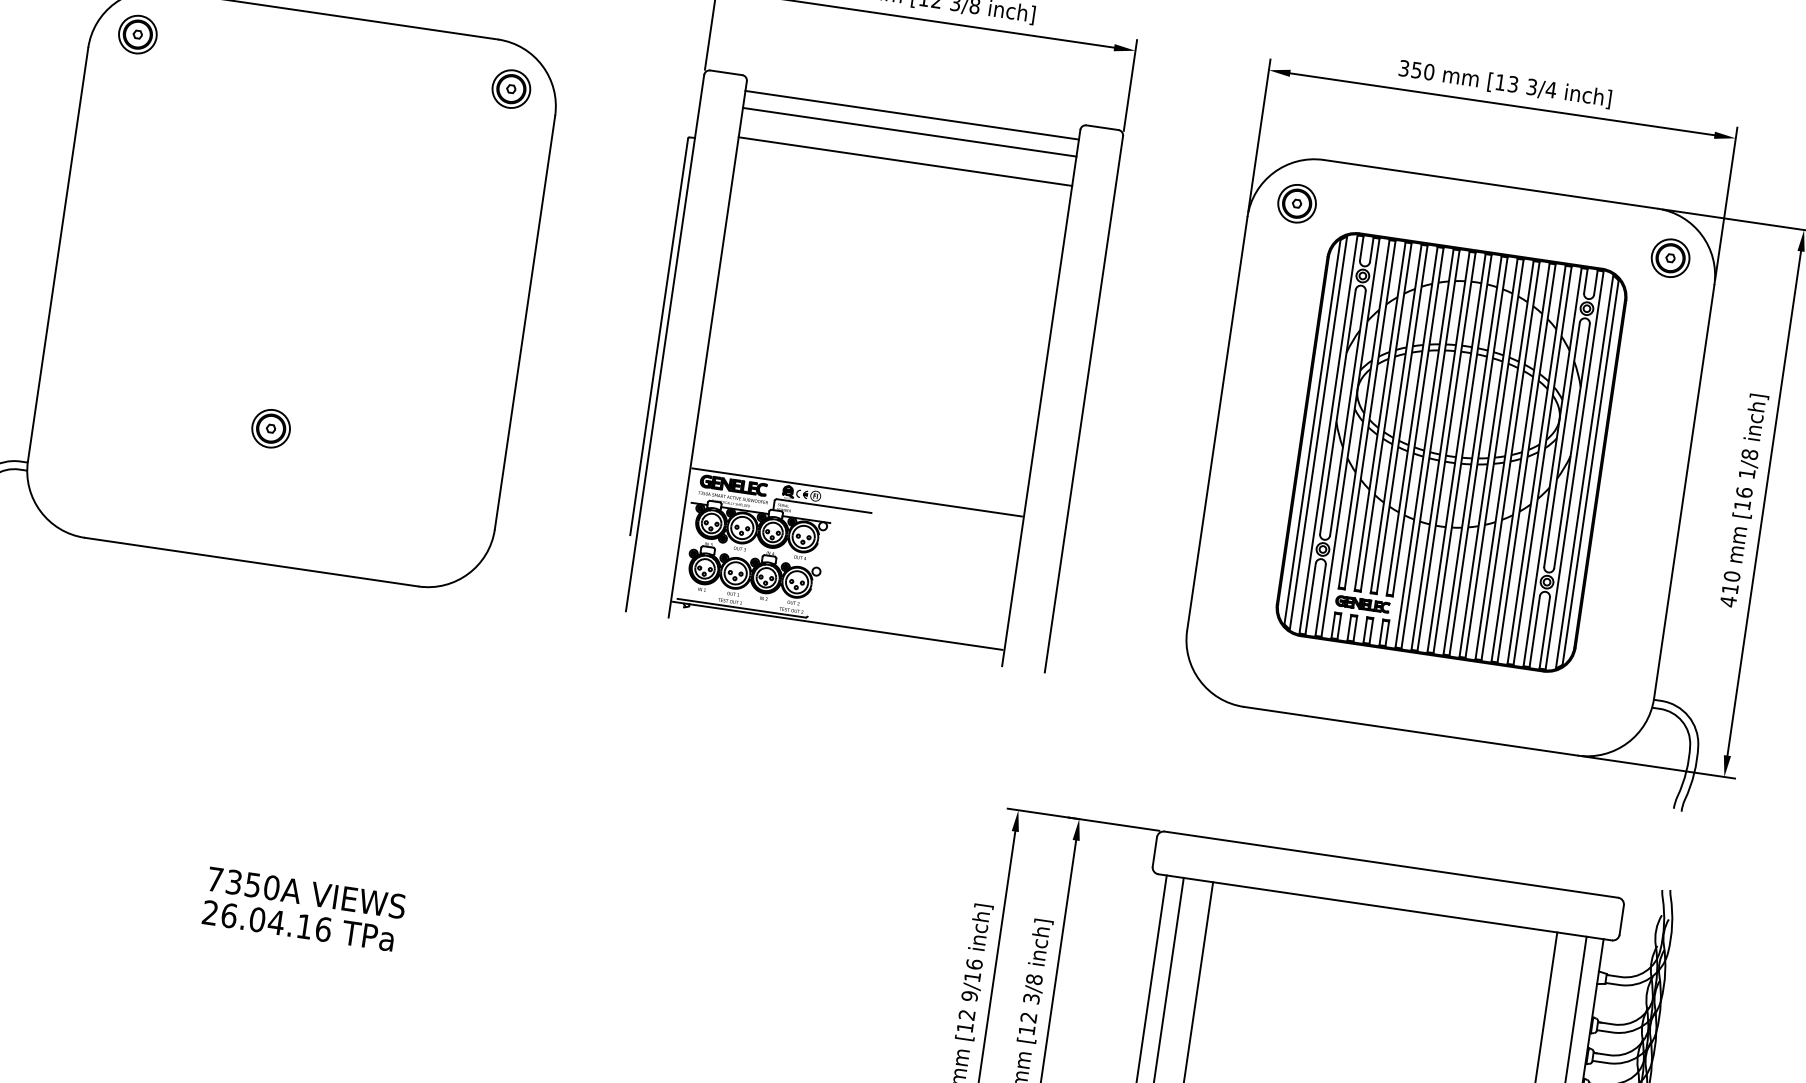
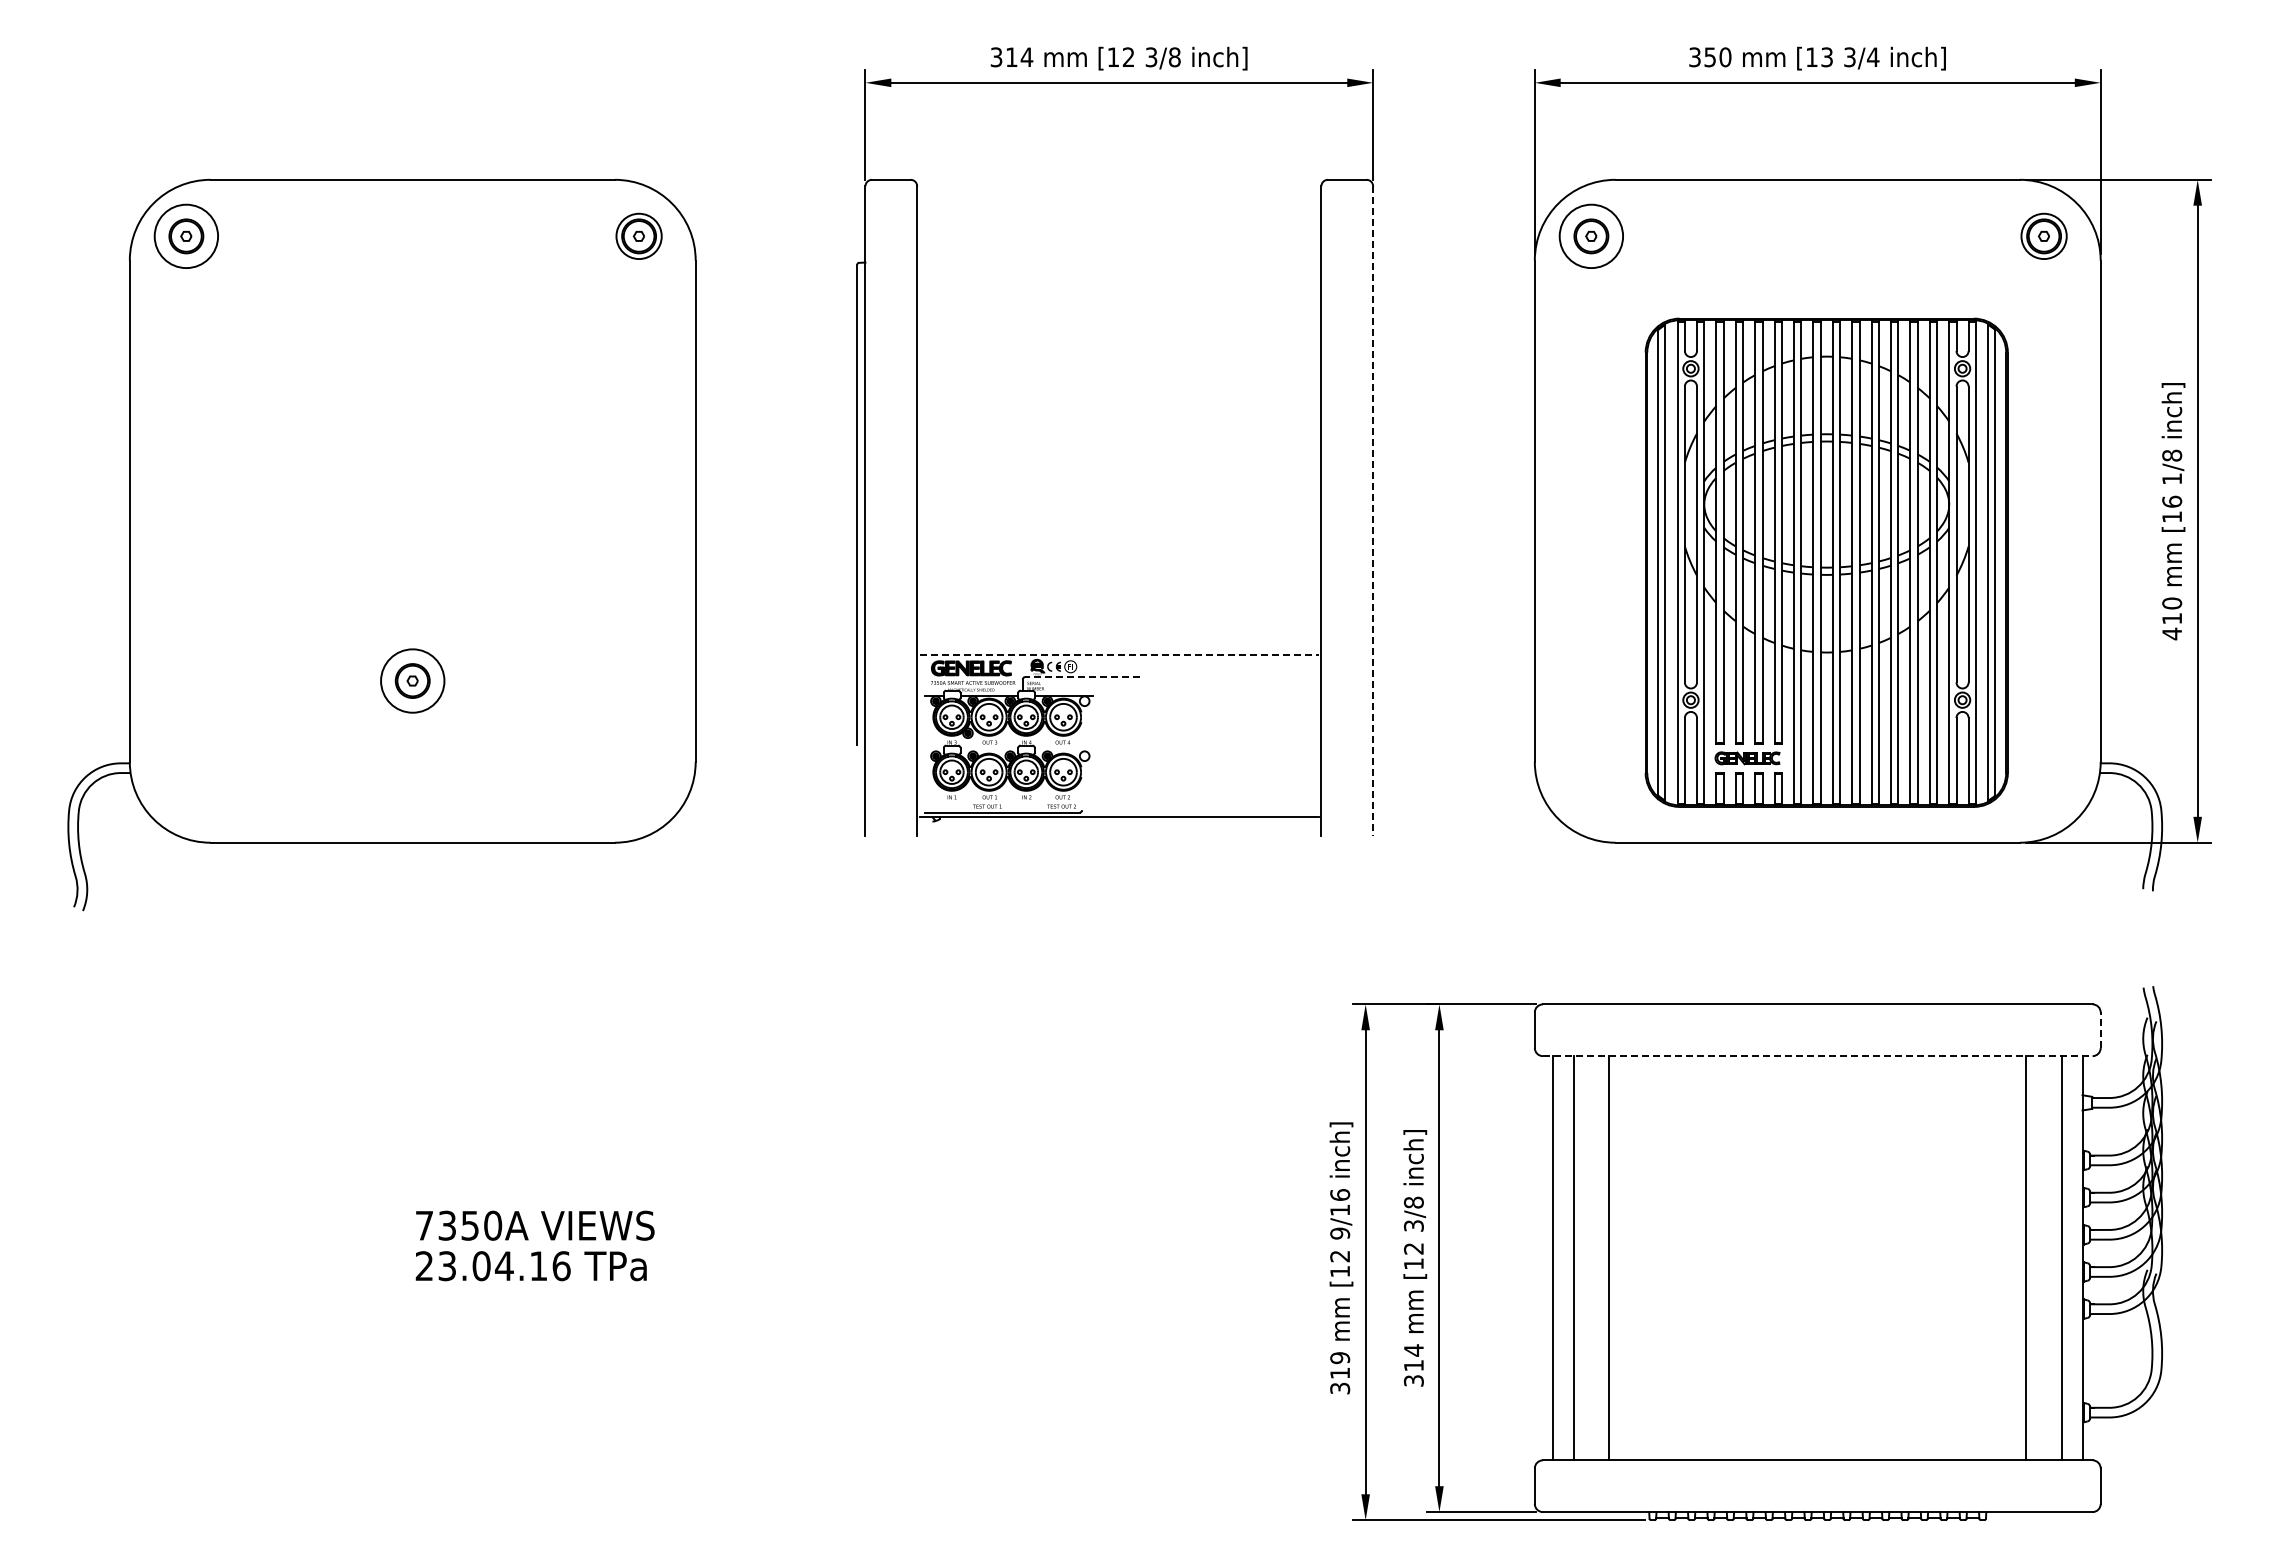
circle: (137, 34) -> (186, 236), size x1.4
line: (912, 115) -> (1119, 198), removed
line: (909, 132) -> (1119, 218), removed
line: (905, 161) -> (1119, 254), removed
circle: (1297, 203) -> (1591, 236), size x1.4
line: (1084, 404) -> (1373, 511), solid -> dashed
circle: (270, 428) -> (412, 680), size x1.4
part: (1451, 452) -> (1826, 562), moved
line: (857, 492) -> (1119, 655), solid -> dashed
line: (823, 506) -> (1081, 677), solid -> dashed
line: (1384, 907) -> (1817, 1056), solid -> dashed
text: (229, 915) -> (447, 1266), 26.04.16 -> 23.04.16
line: (1621, 920) -> (2100, 1030), solid -> dashed

